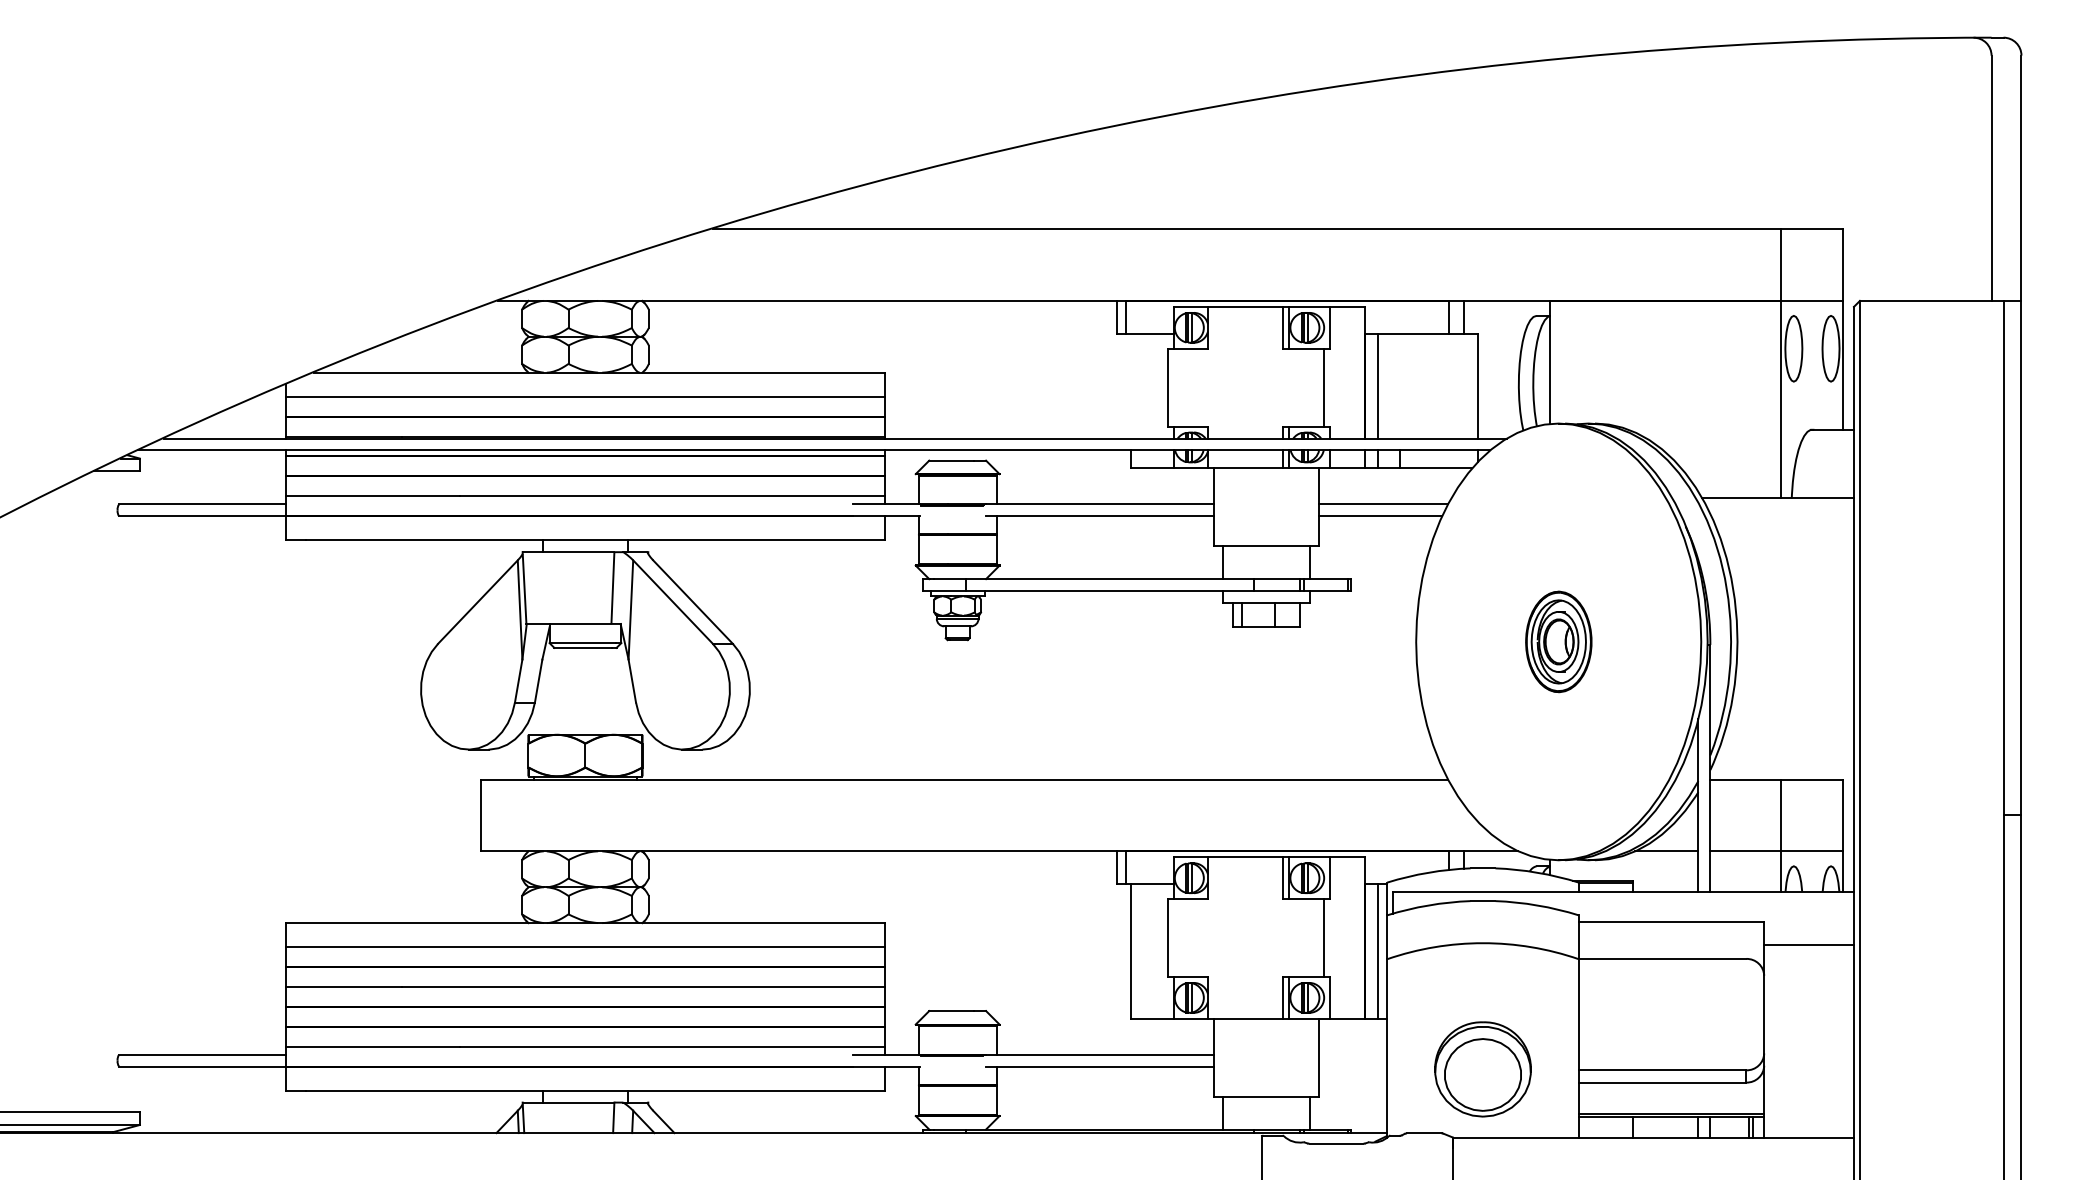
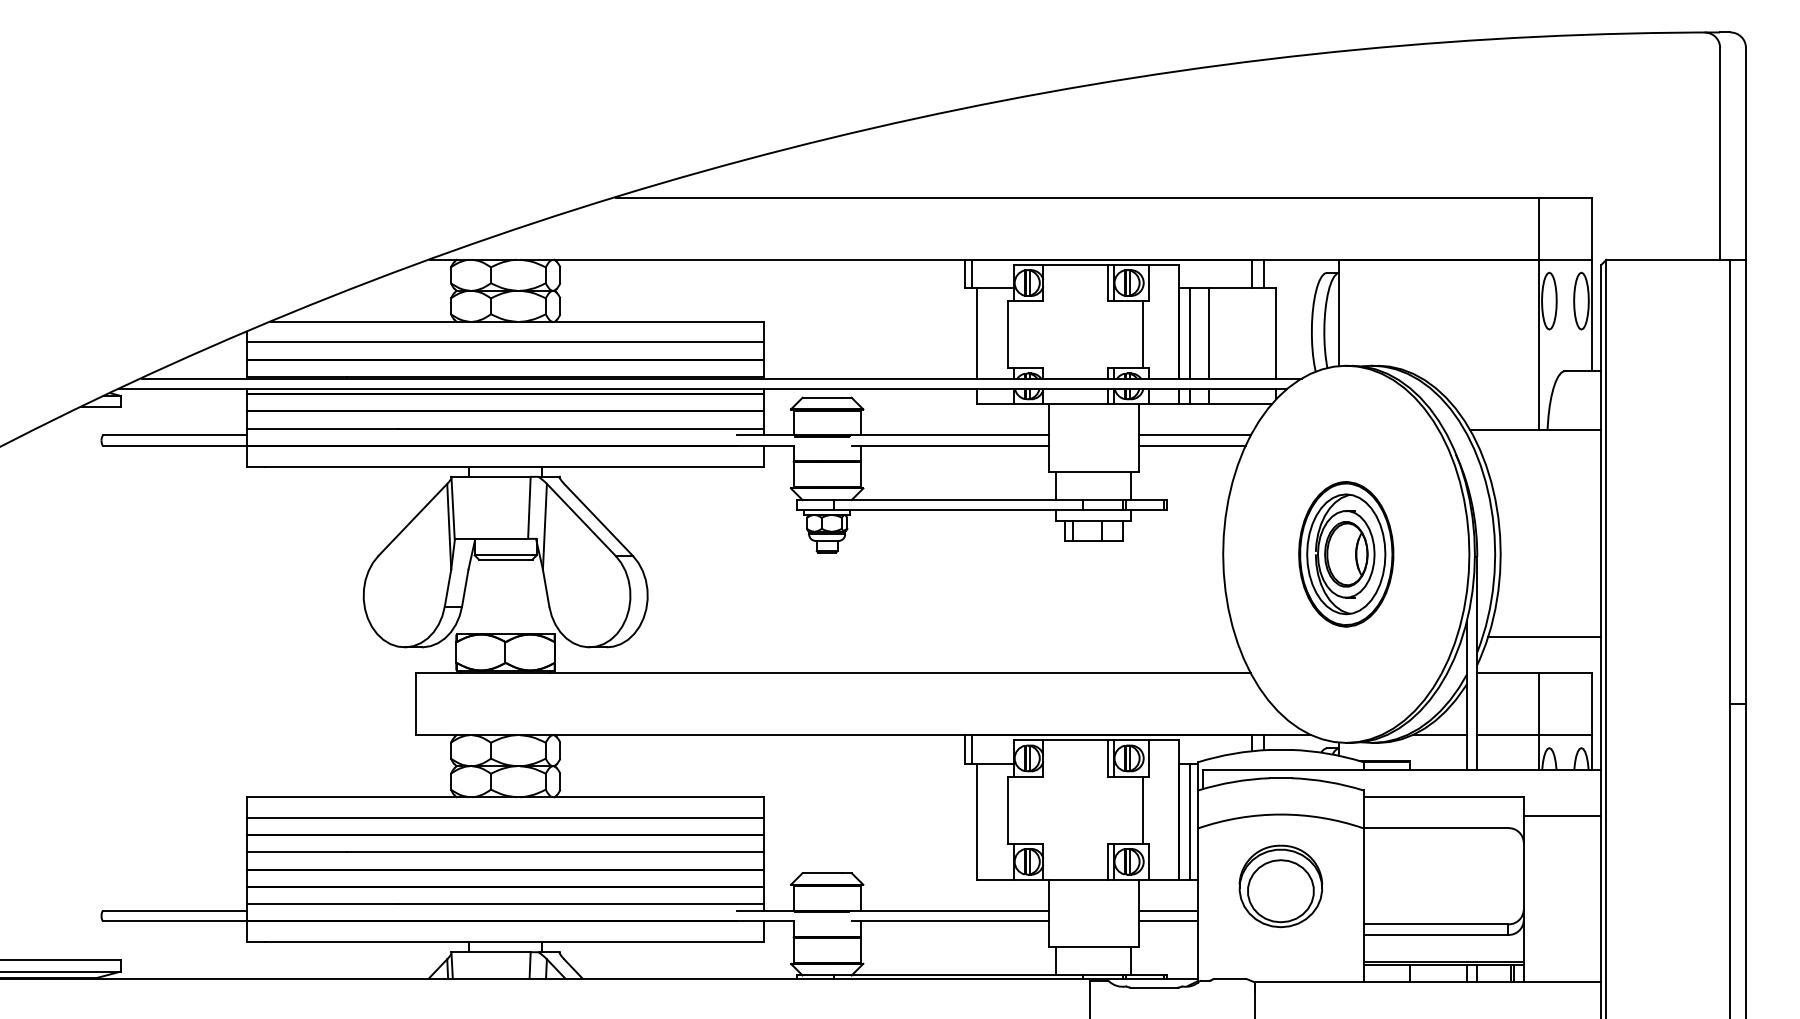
line: (1131, 385) -> (977, 332), added
line: (1399, 385) -> (1208, 332), added
part: (1558, 641) -> (1346, 553), size x1.67
line: (1788, 737) -> (1544, 636), added
line: (1352, 1054) -> (1168, 910), added
line: (1352, 1066) -> (1168, 921), added
part: (1482, 1069) -> (1280, 886), moved

